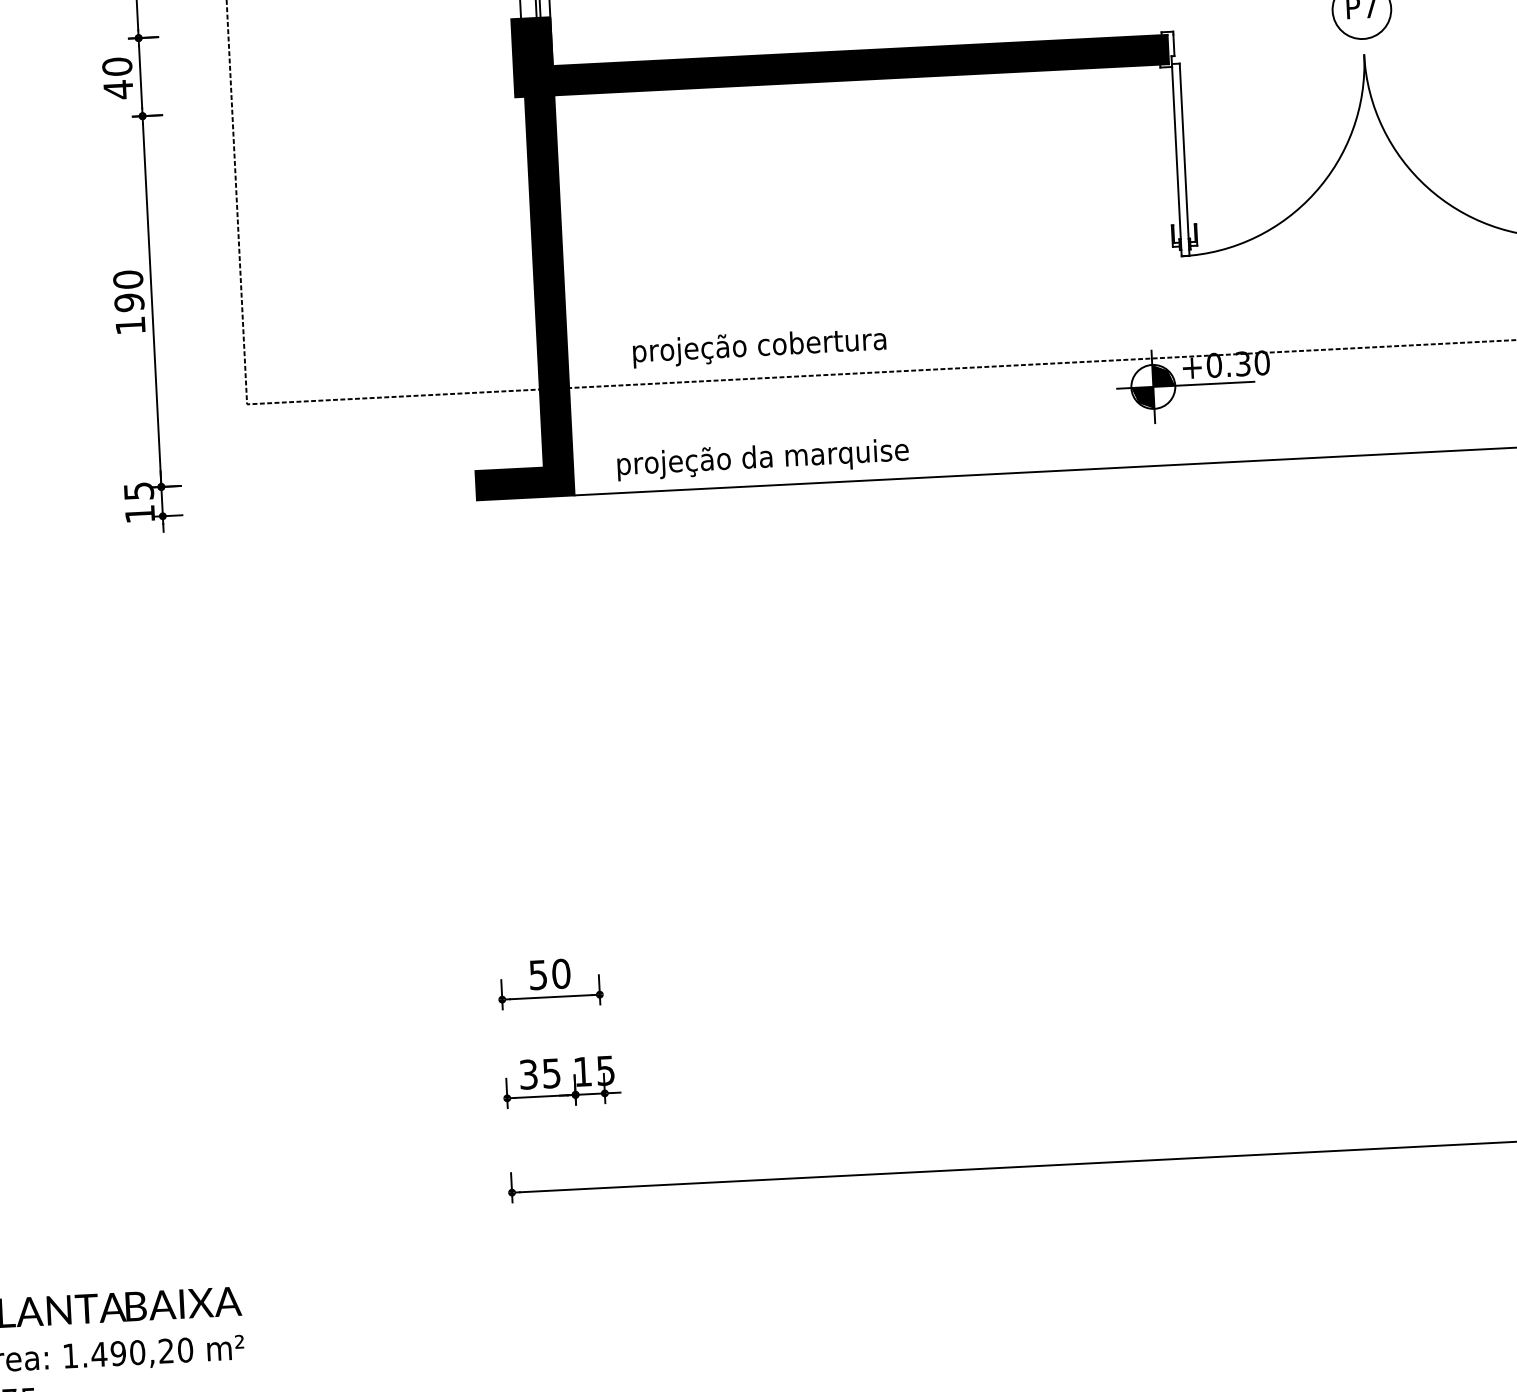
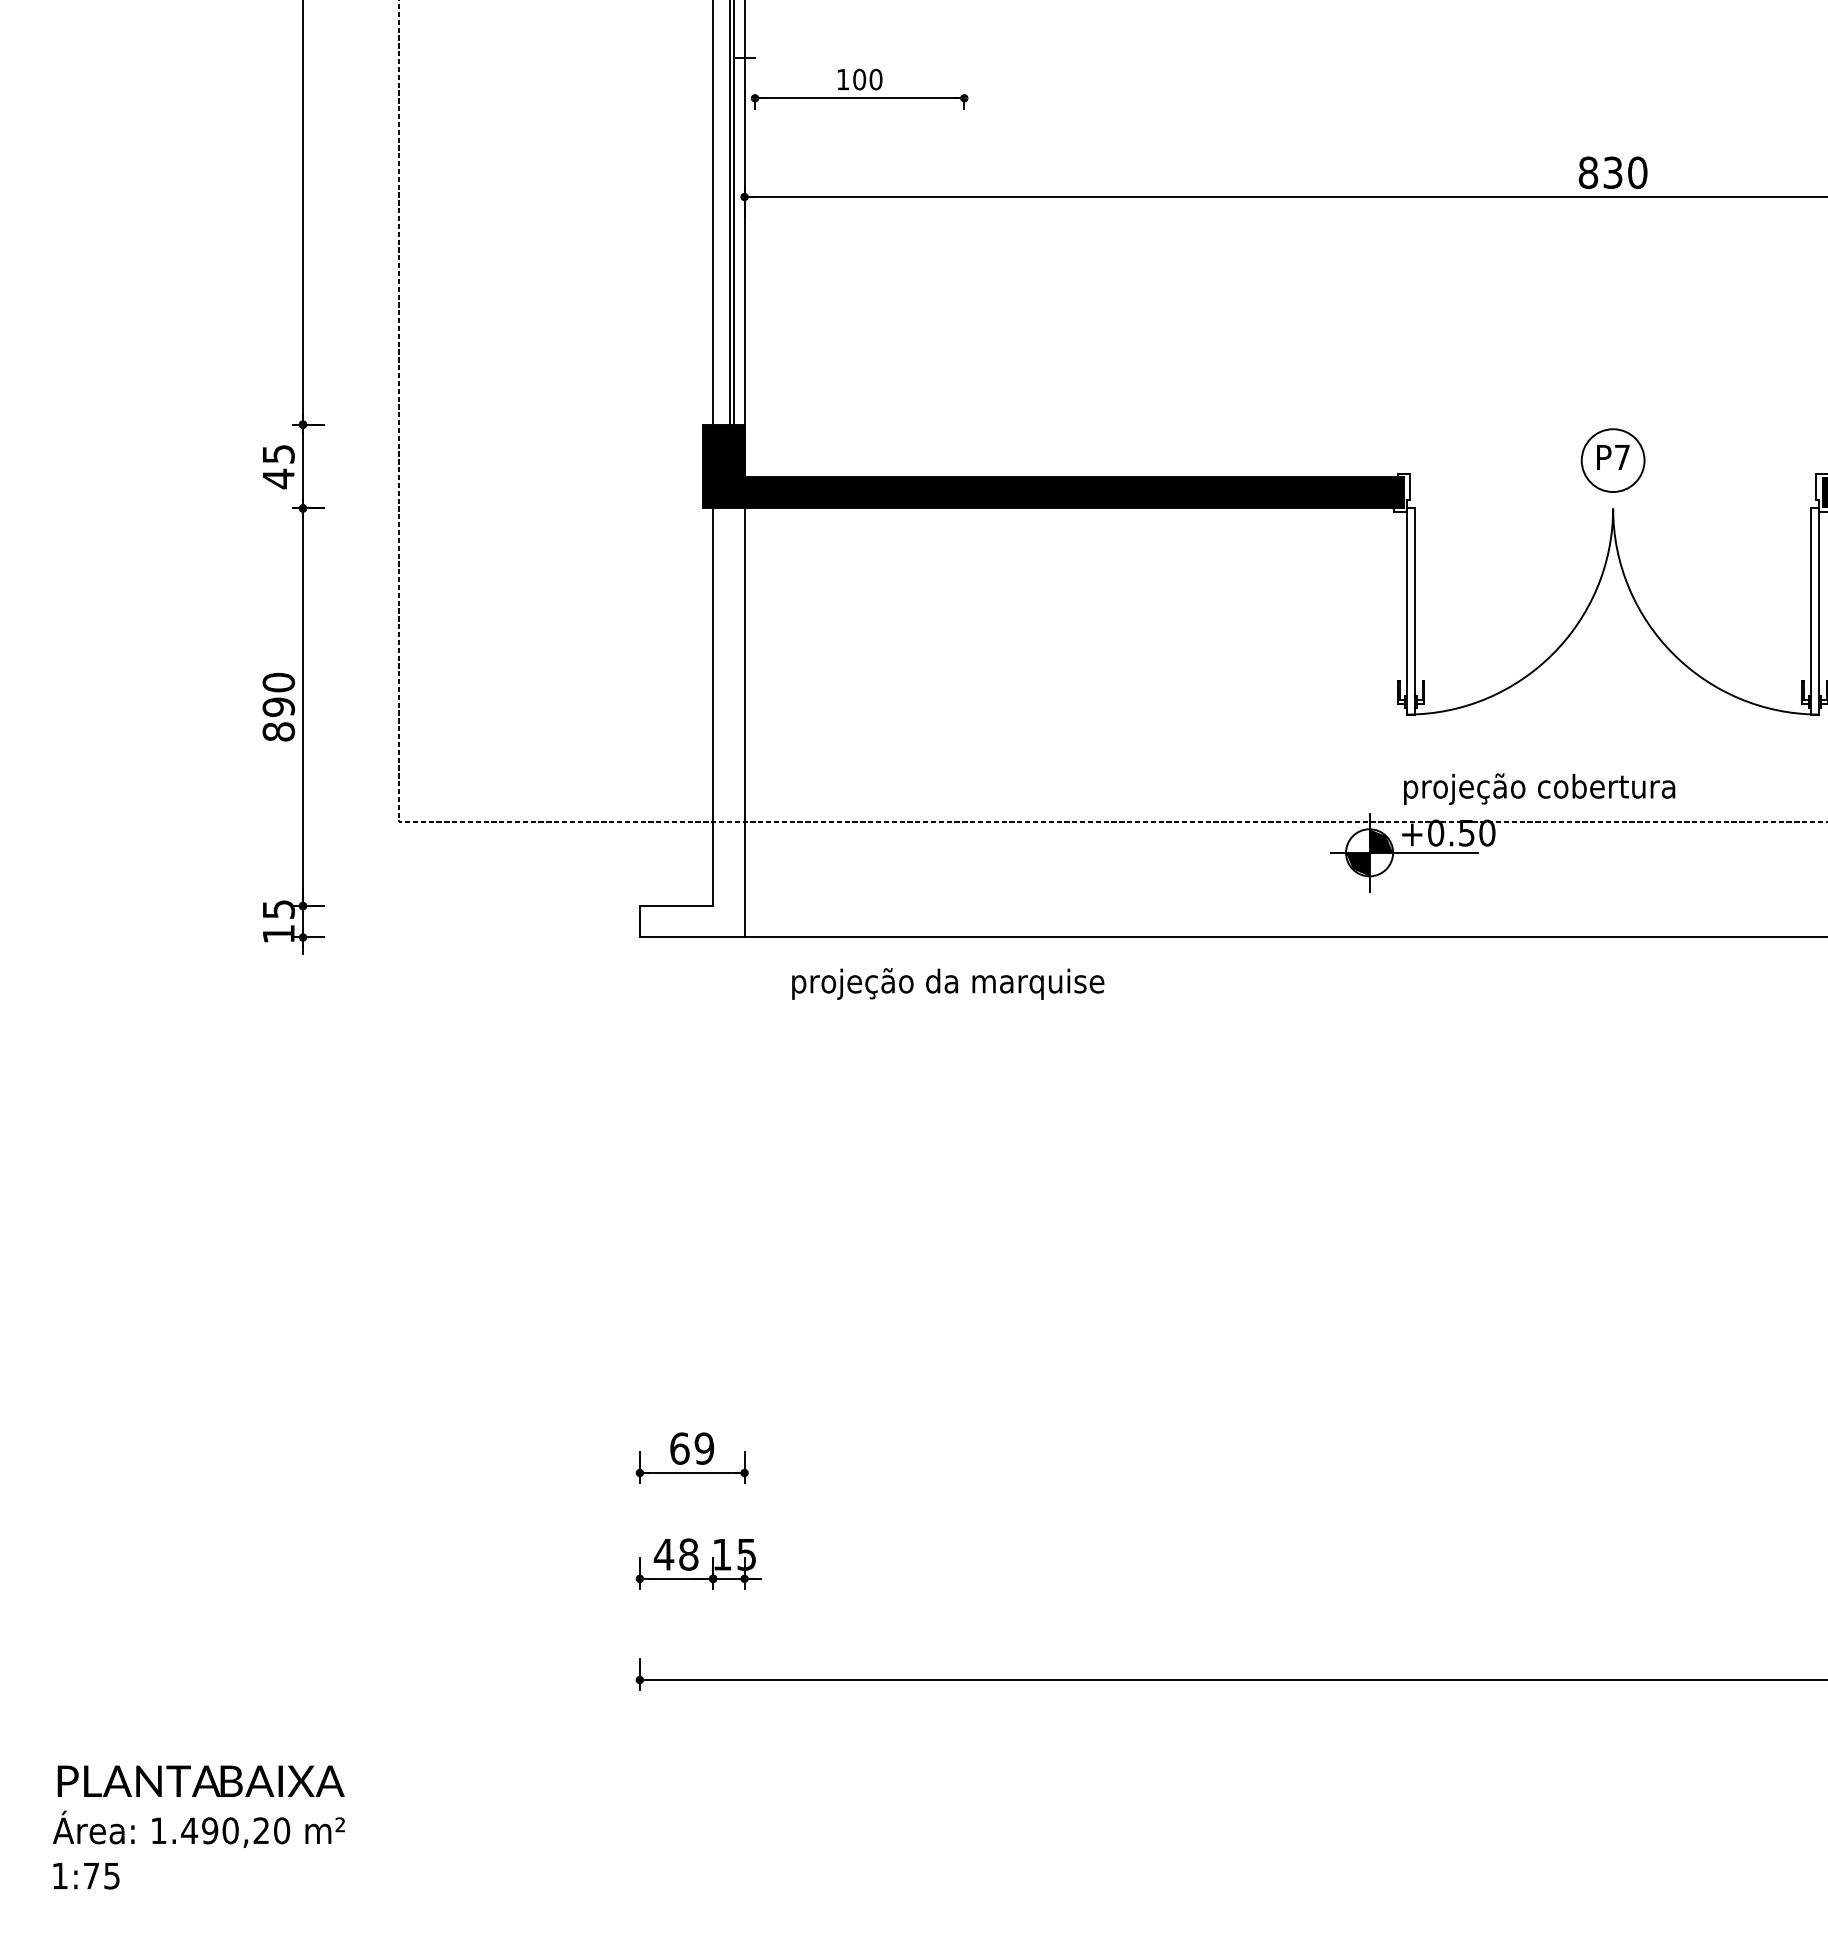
text: (117, 66) -> (278, 453), 40 -> 45
fill: (514, 297) -> (691, 722), removed
text: (130, 325) -> (278, 731), 190 -> 890
text: (759, 347) -> (1539, 789), moved
text: (1242, 363) -> (1466, 832), +0.30 -> +0.50
text: (763, 458) -> (948, 983), moved
text: (550, 974) -> (692, 1448), 50 -> 69
text: (539, 1073) -> (675, 1554), 35 -> 48

